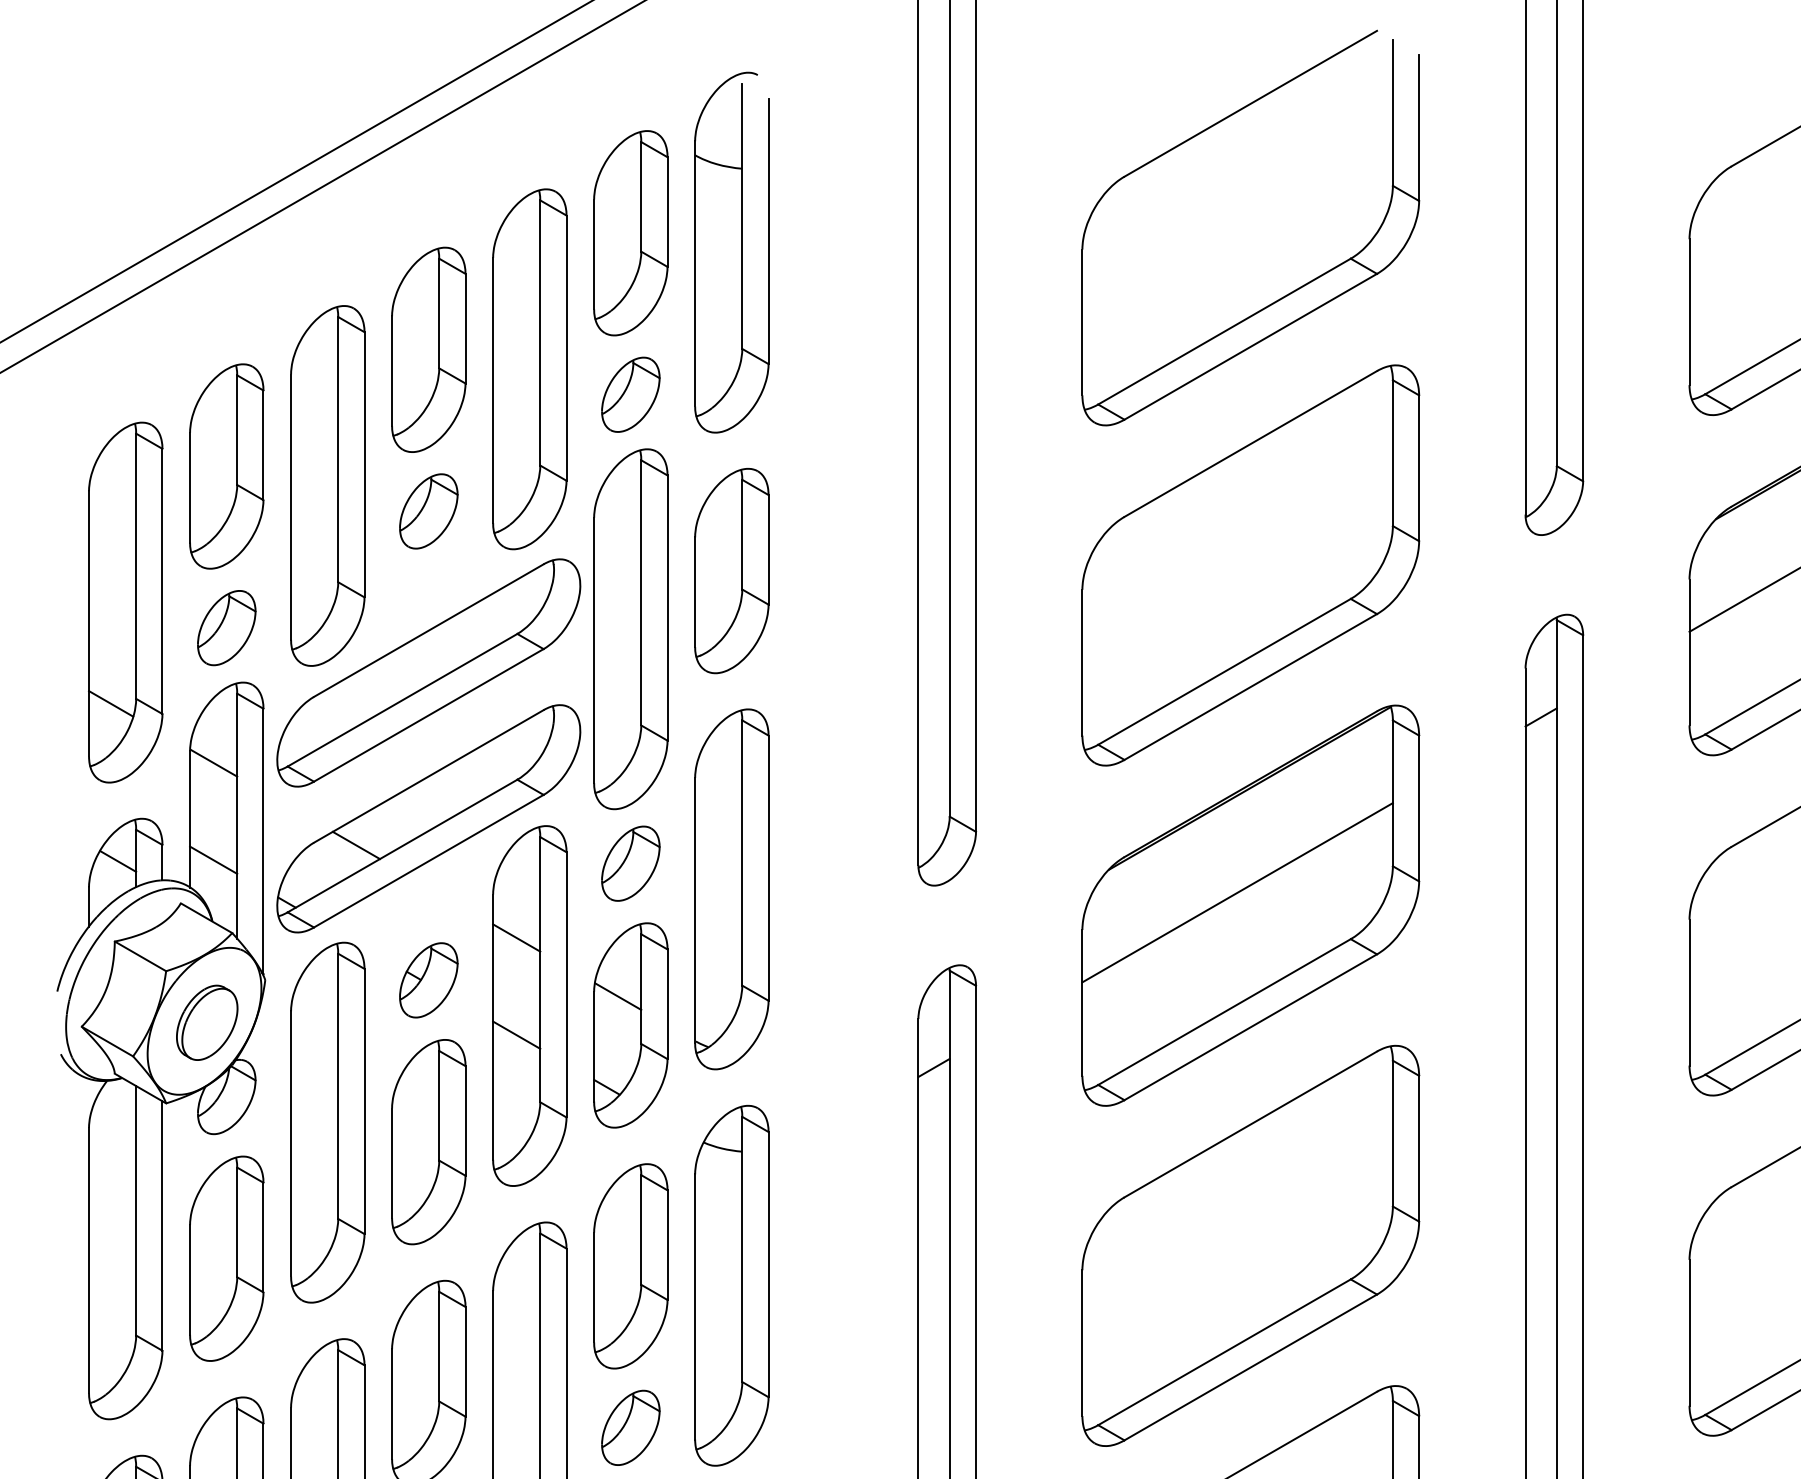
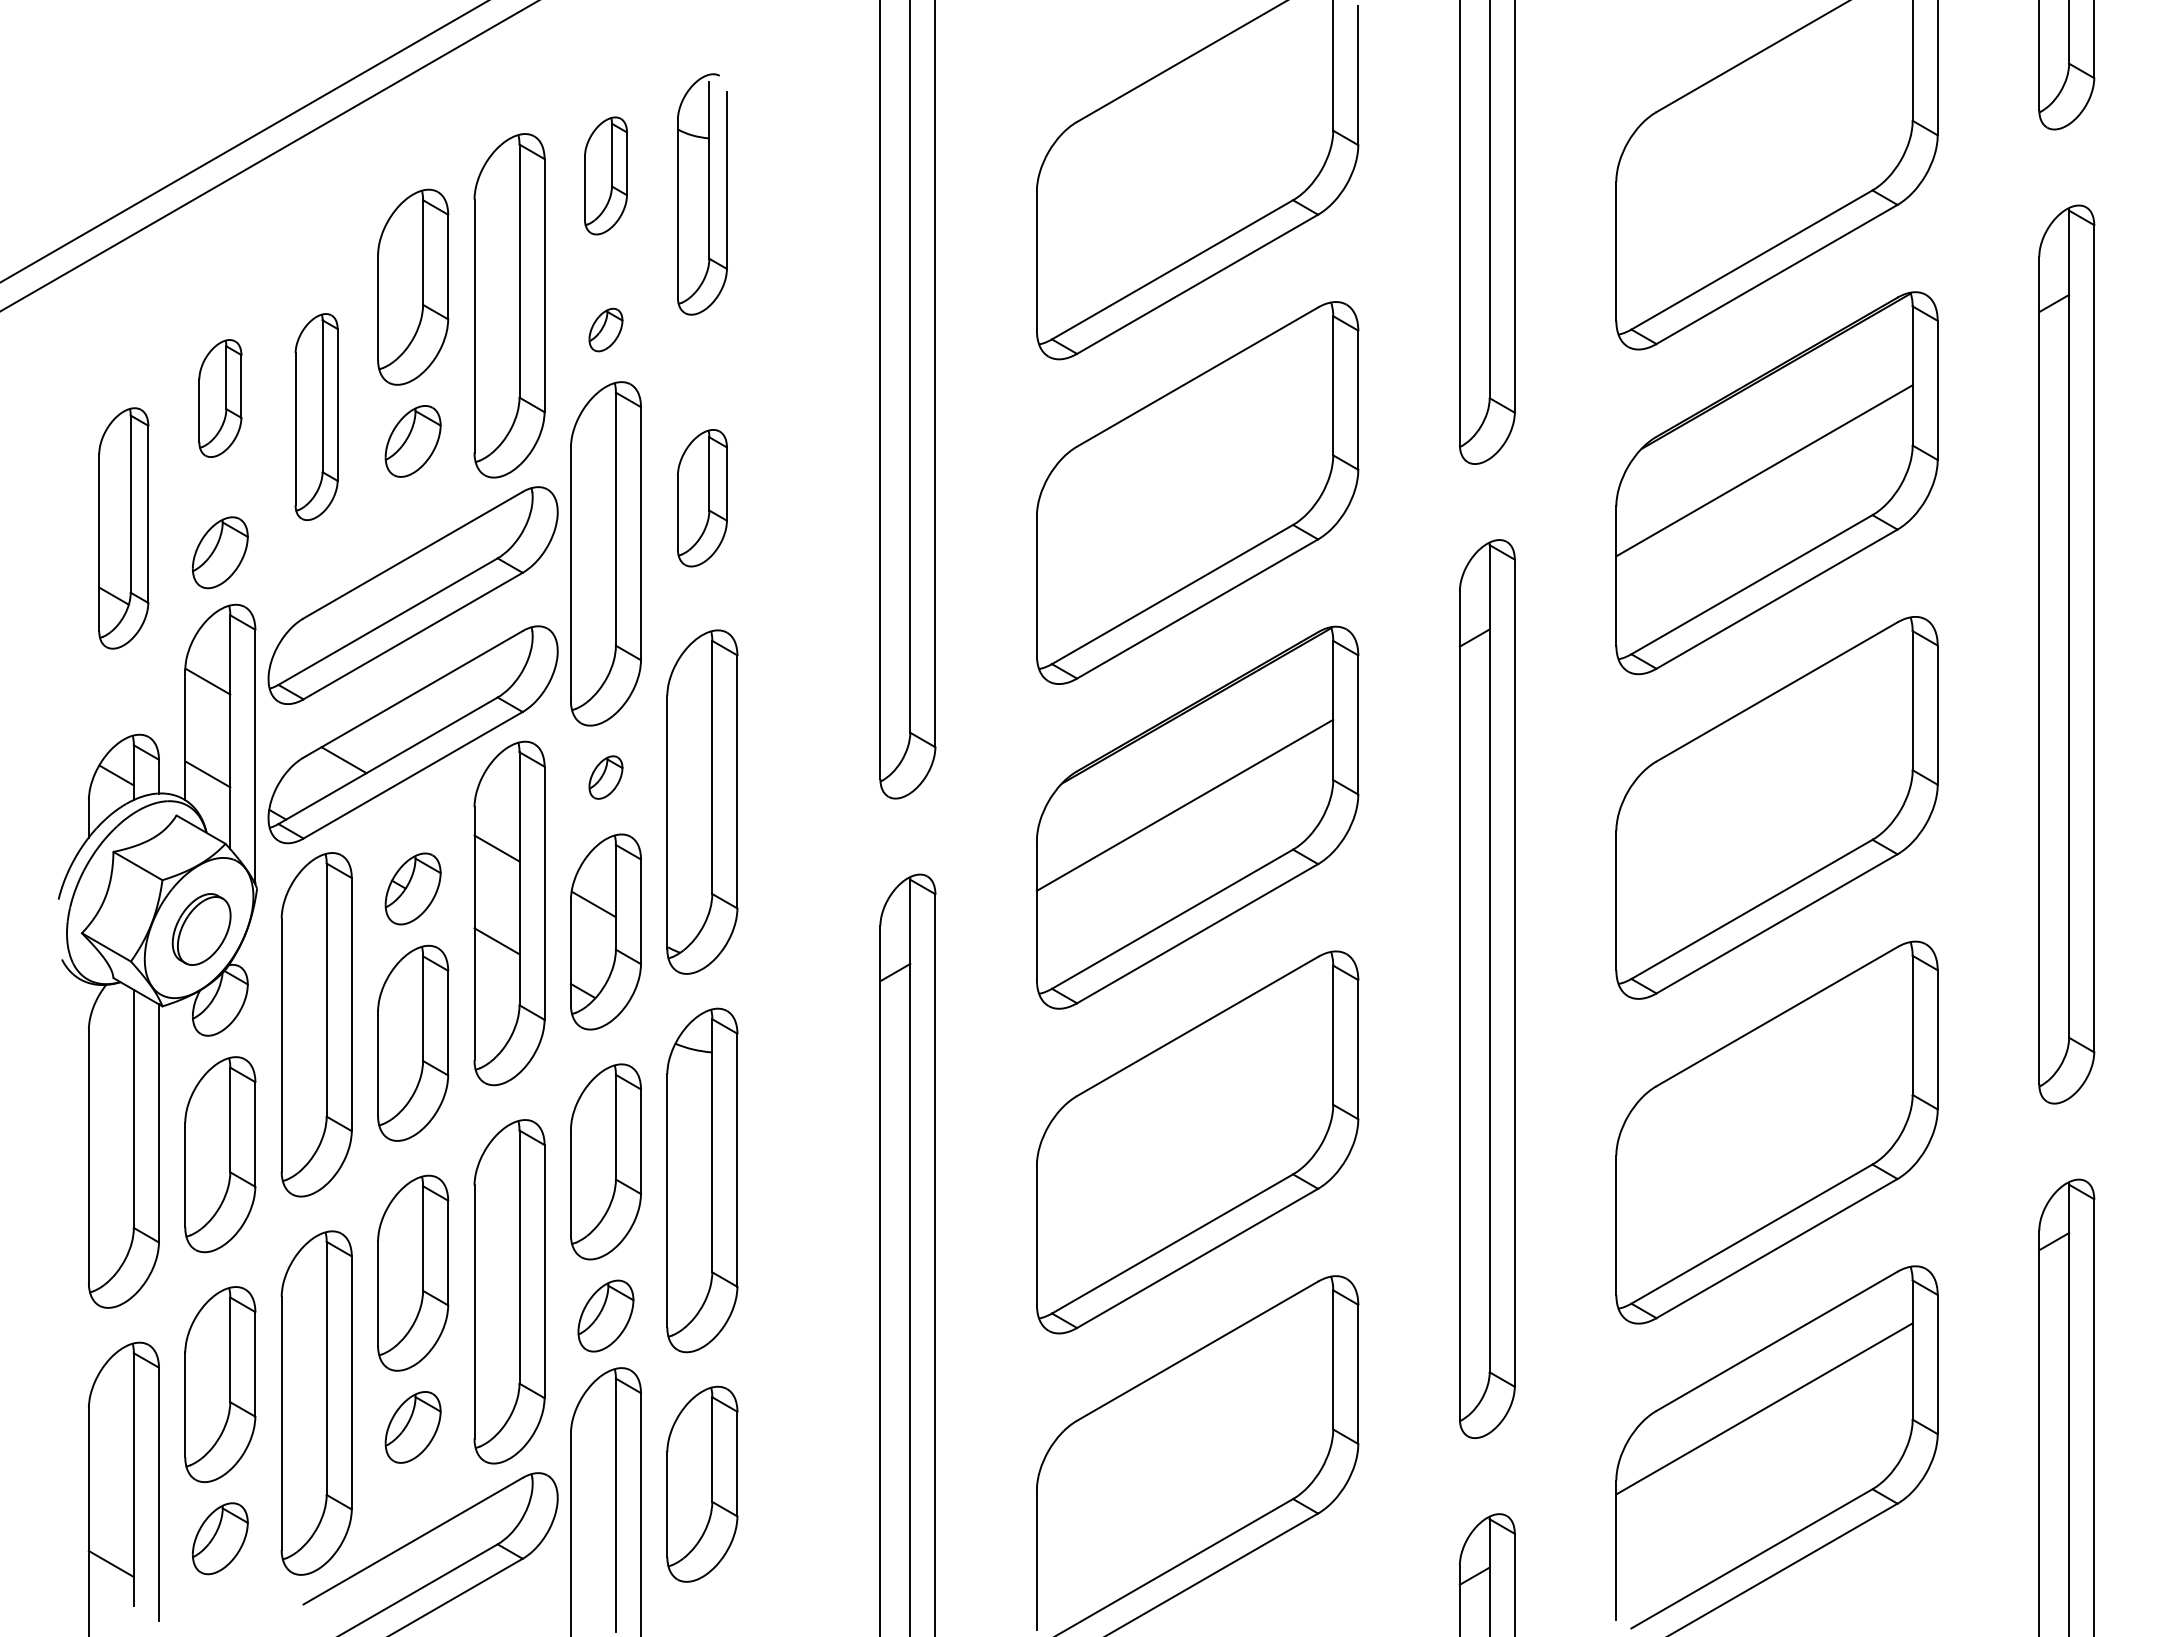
part: (630, 232) -> (605, 175), size x0.6
part: (731, 252) -> (702, 194), size x0.7
part: (630, 394) -> (605, 329), size x0.6
part: (226, 466) -> (220, 398), size x0.6
part: (327, 485) -> (316, 416), size x0.6
part: (731, 570) -> (702, 497), size x0.7
part: (125, 602) -> (123, 528), size x0.7
part: (630, 863) -> (605, 777), size x0.6

